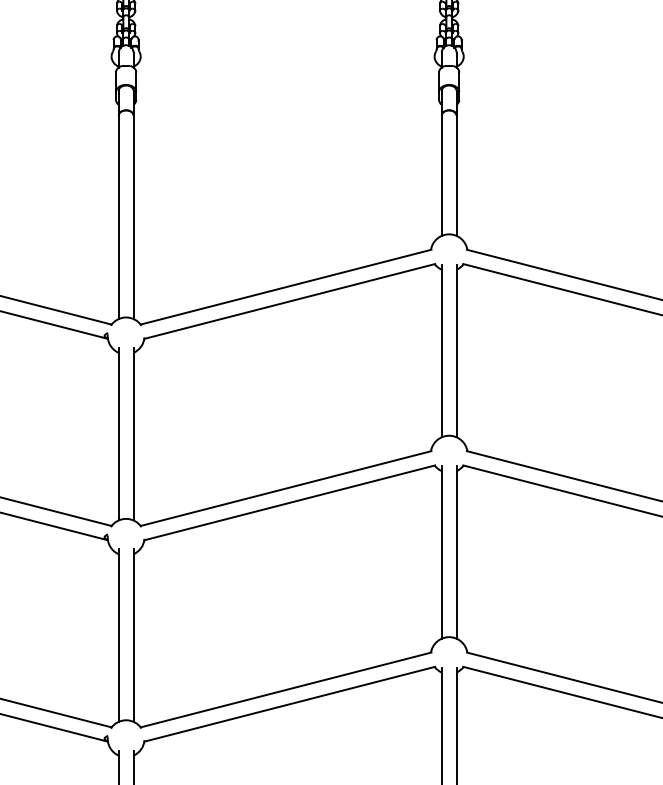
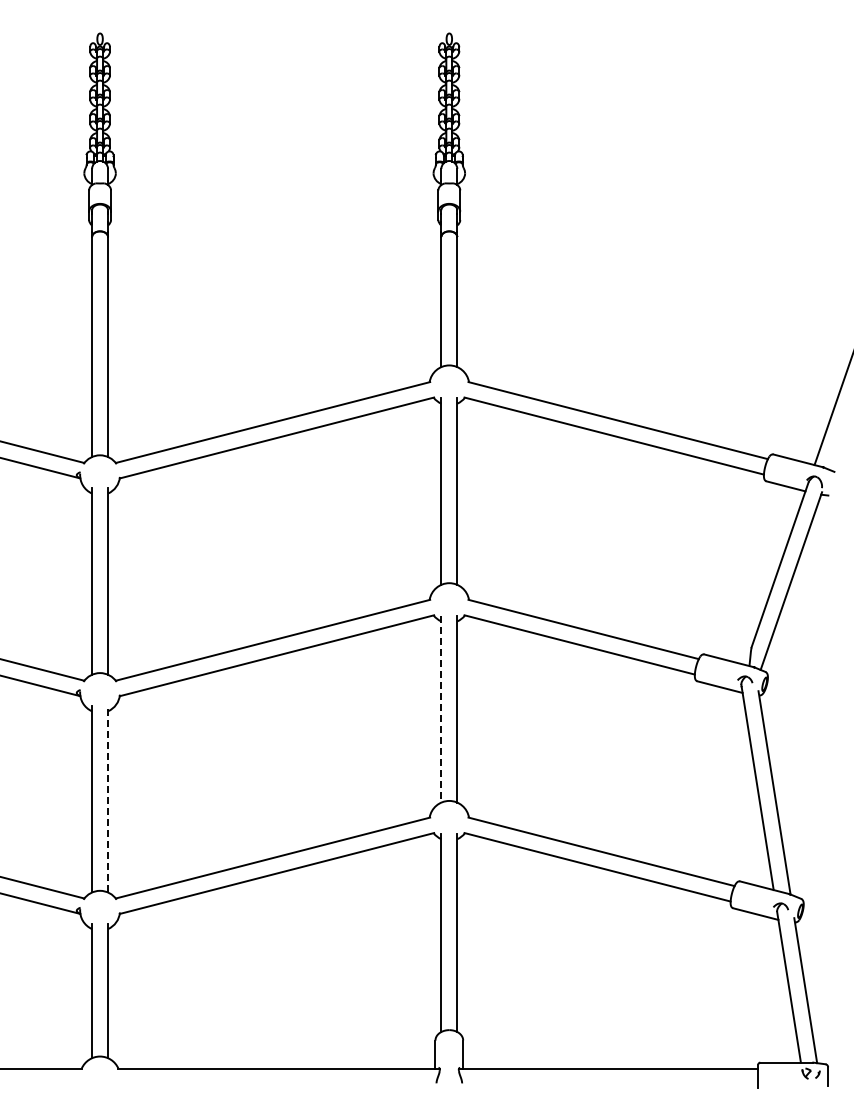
line: (441, 552) -> (441, 709), solid -> dashed
line: (133, 634) -> (108, 798), solid -> dashed

